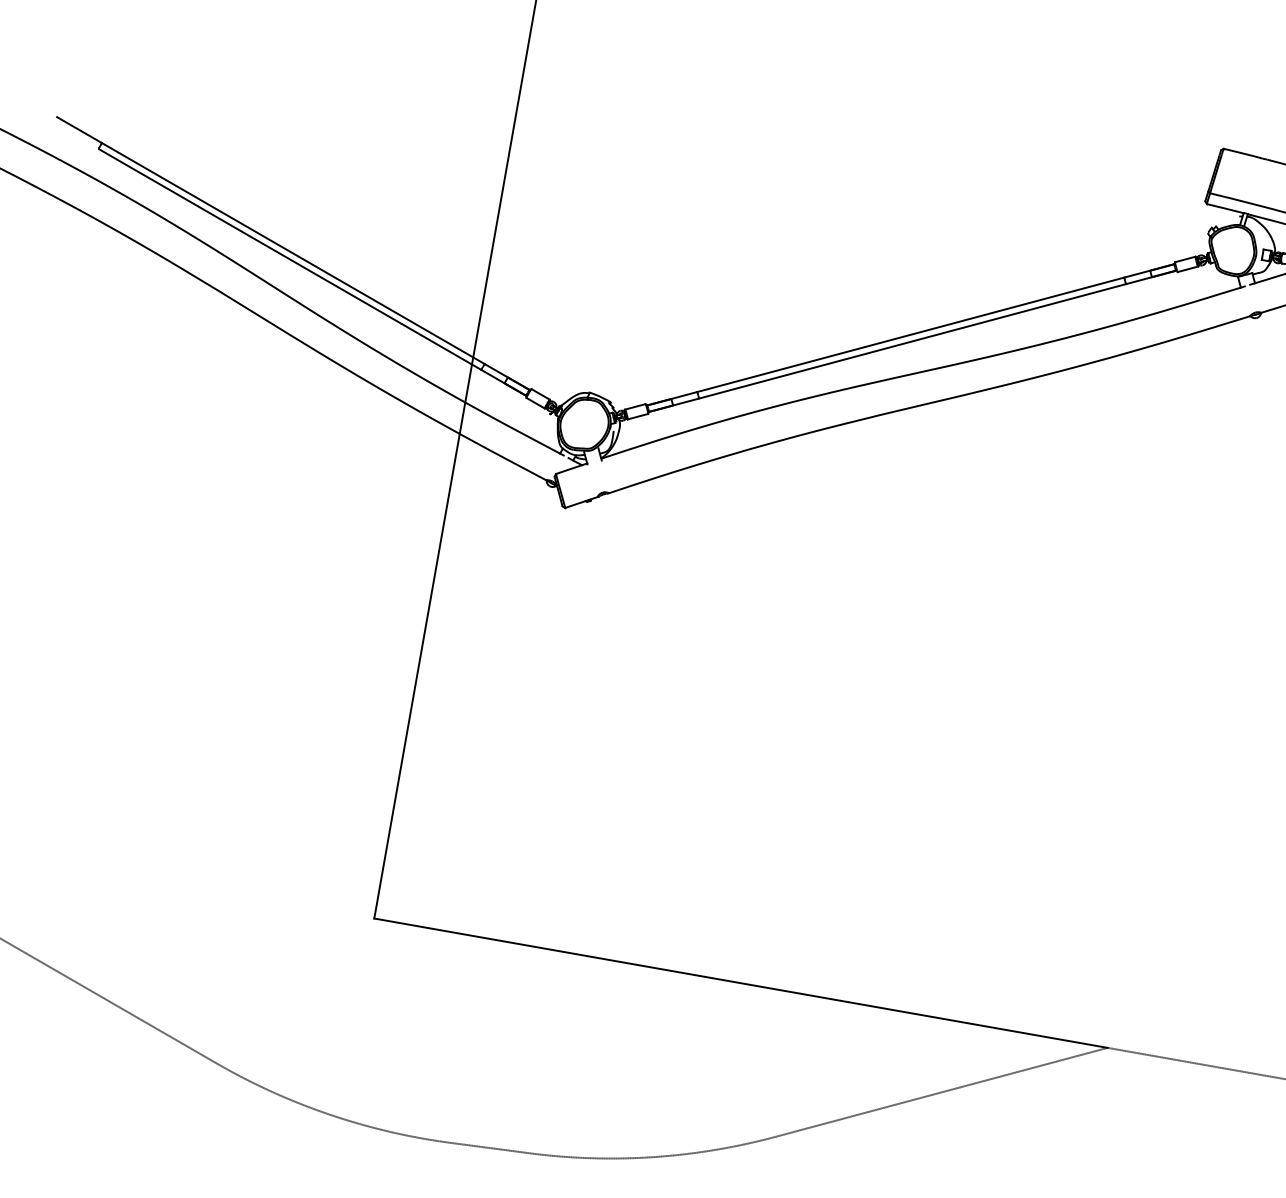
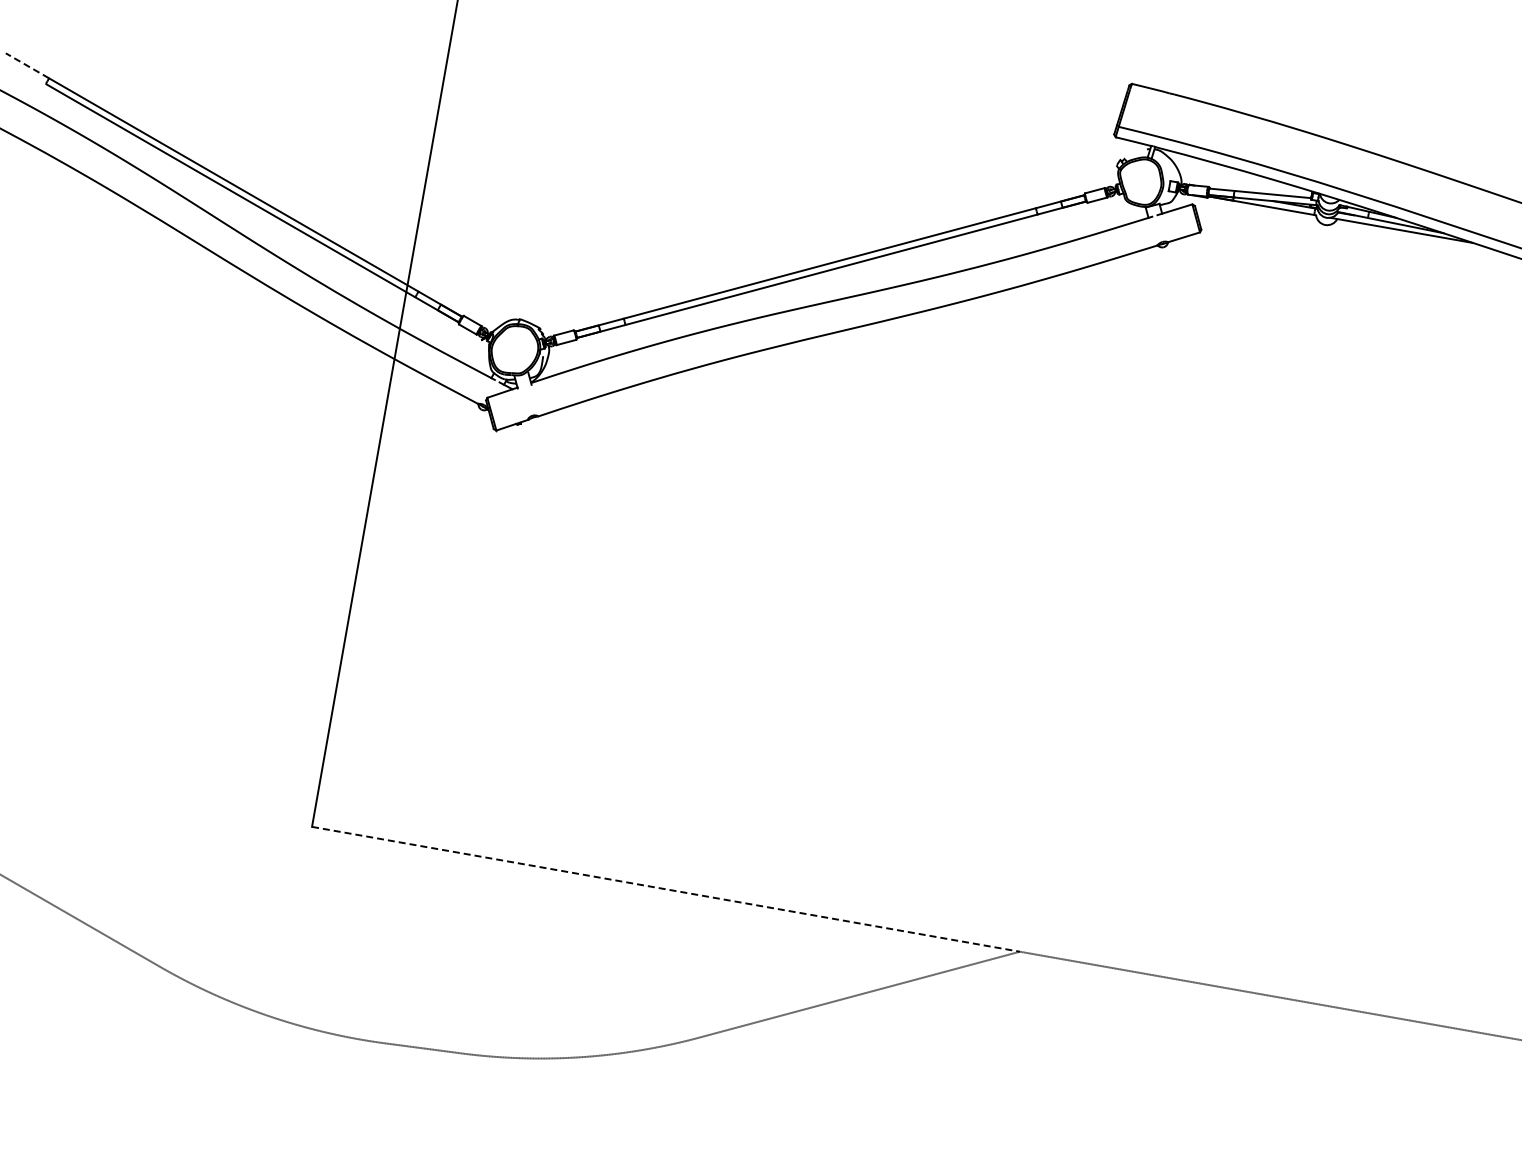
line: (79, 129) -> (27, 65), solid -> dashed
line: (741, 983) -> (666, 889), solid -> dashed

